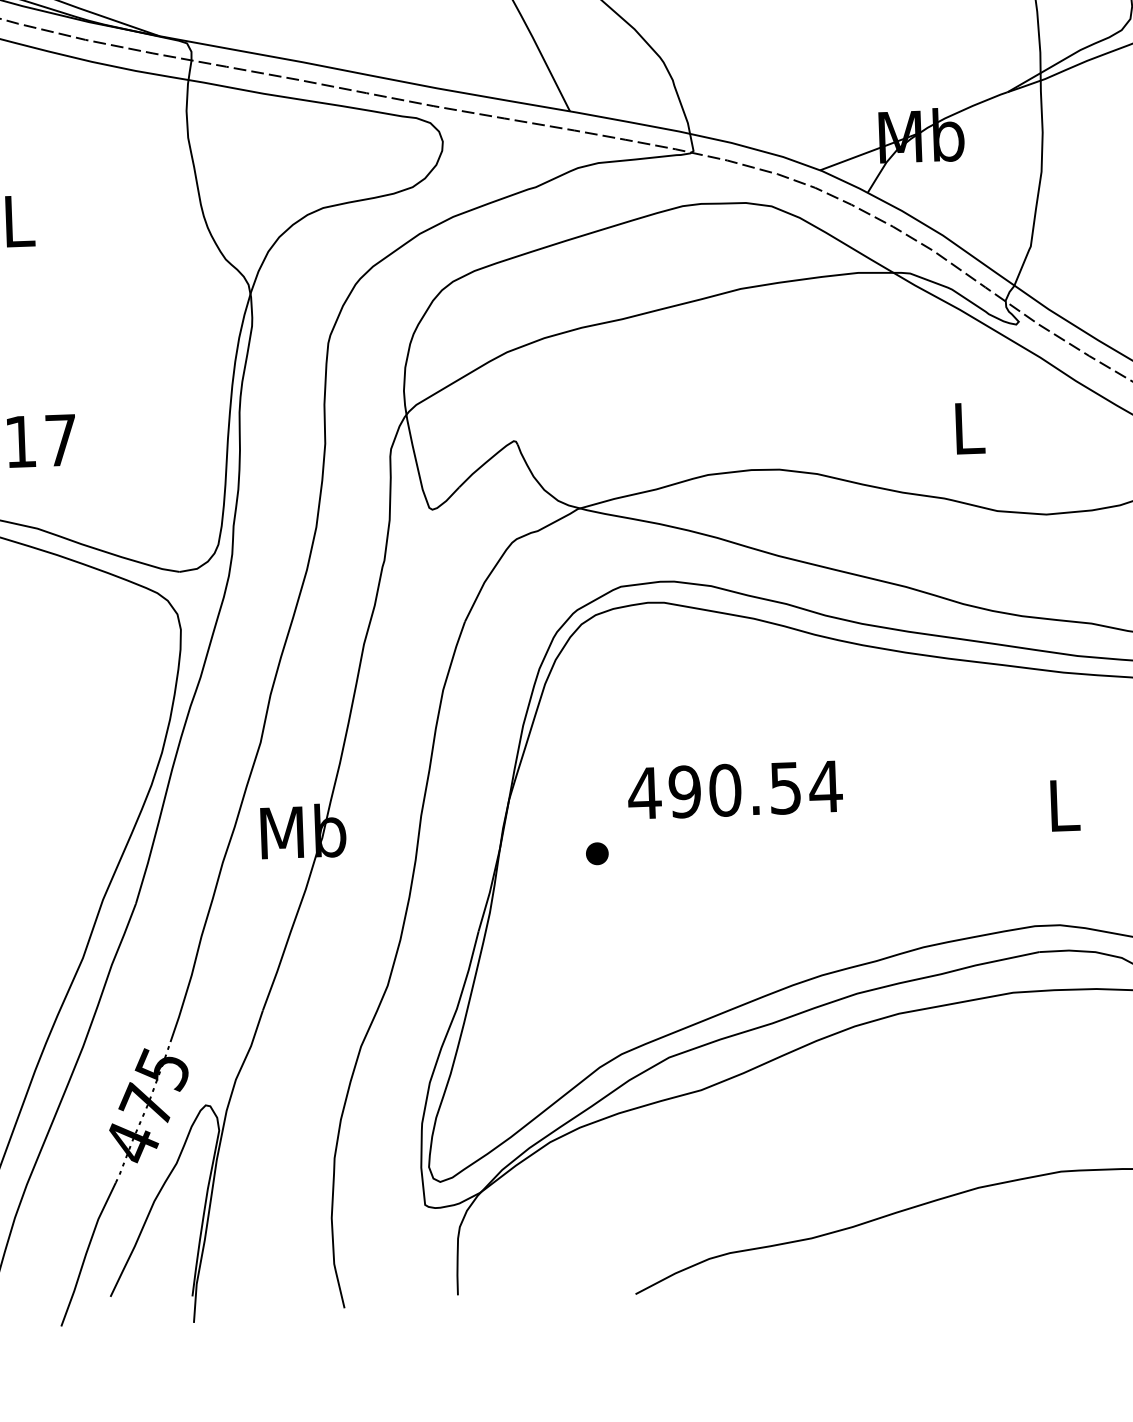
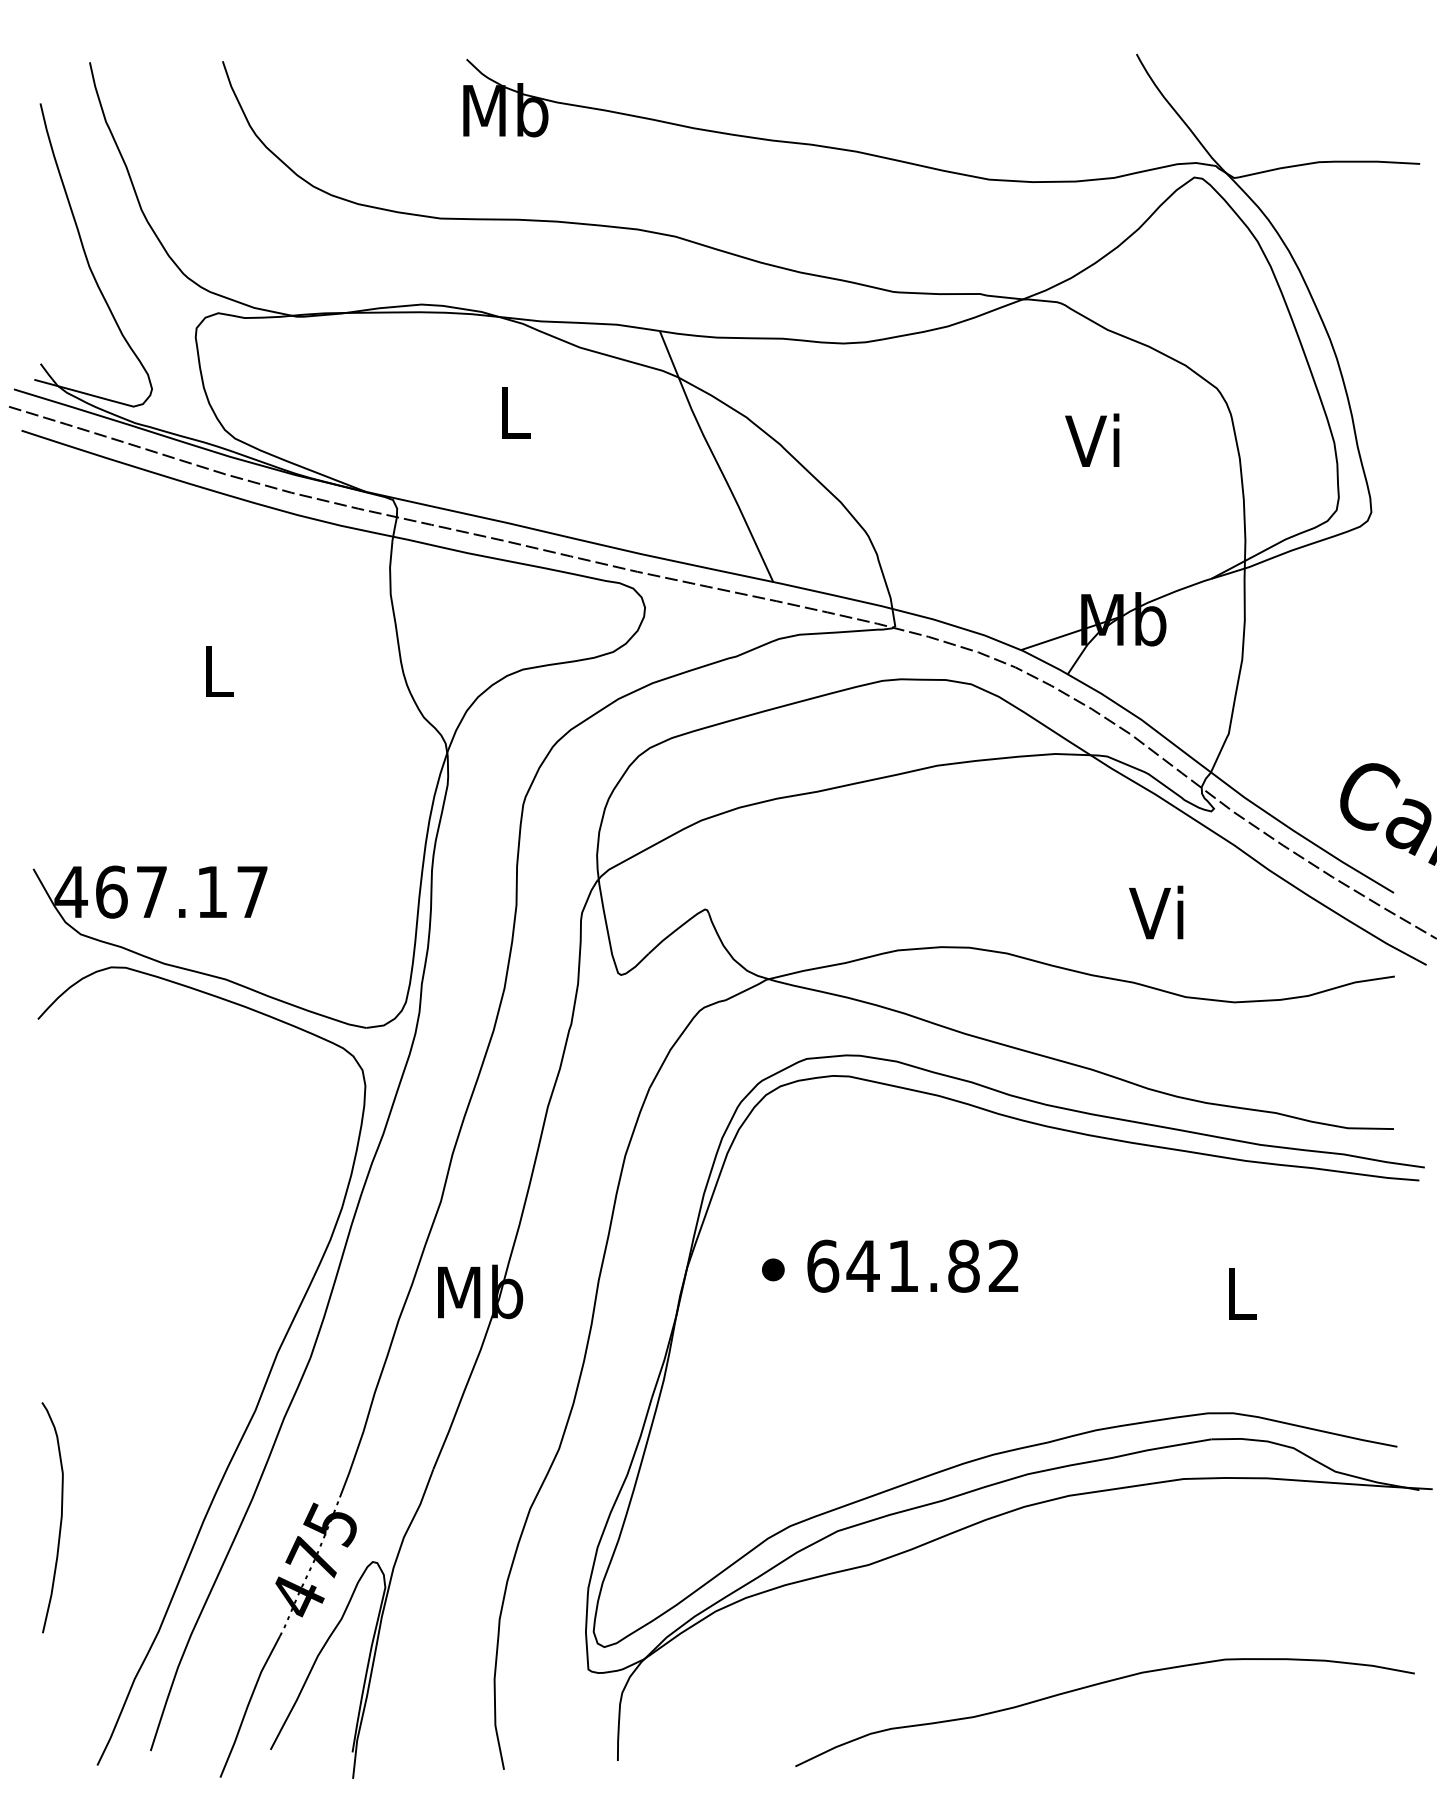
text: (965, 427) -> (1156, 912), L -> Vi
text: (735, 789) -> (913, 1265), 490.54 -> 641.82
part: (597, 853) -> (773, 1269), moved

